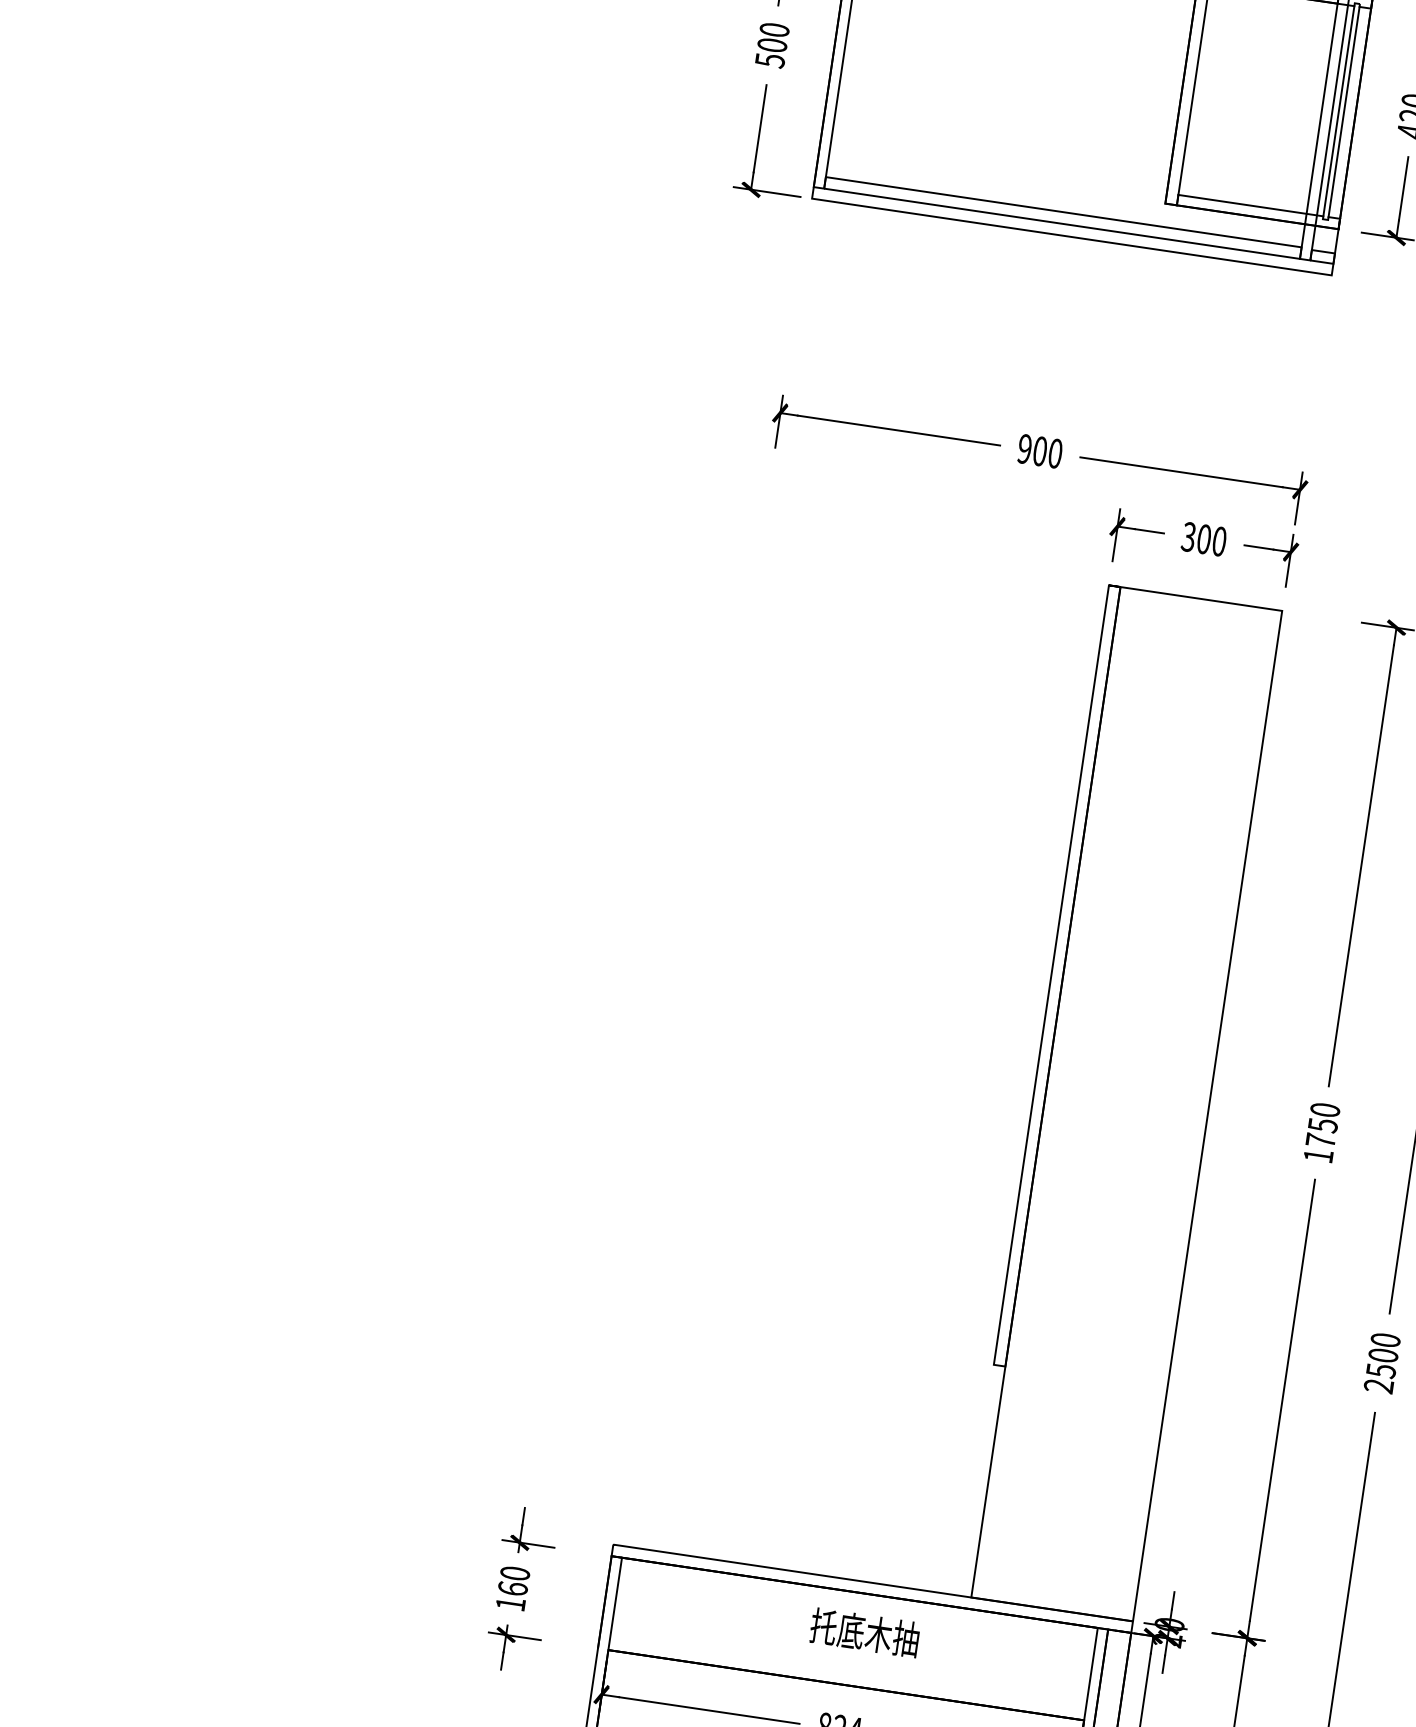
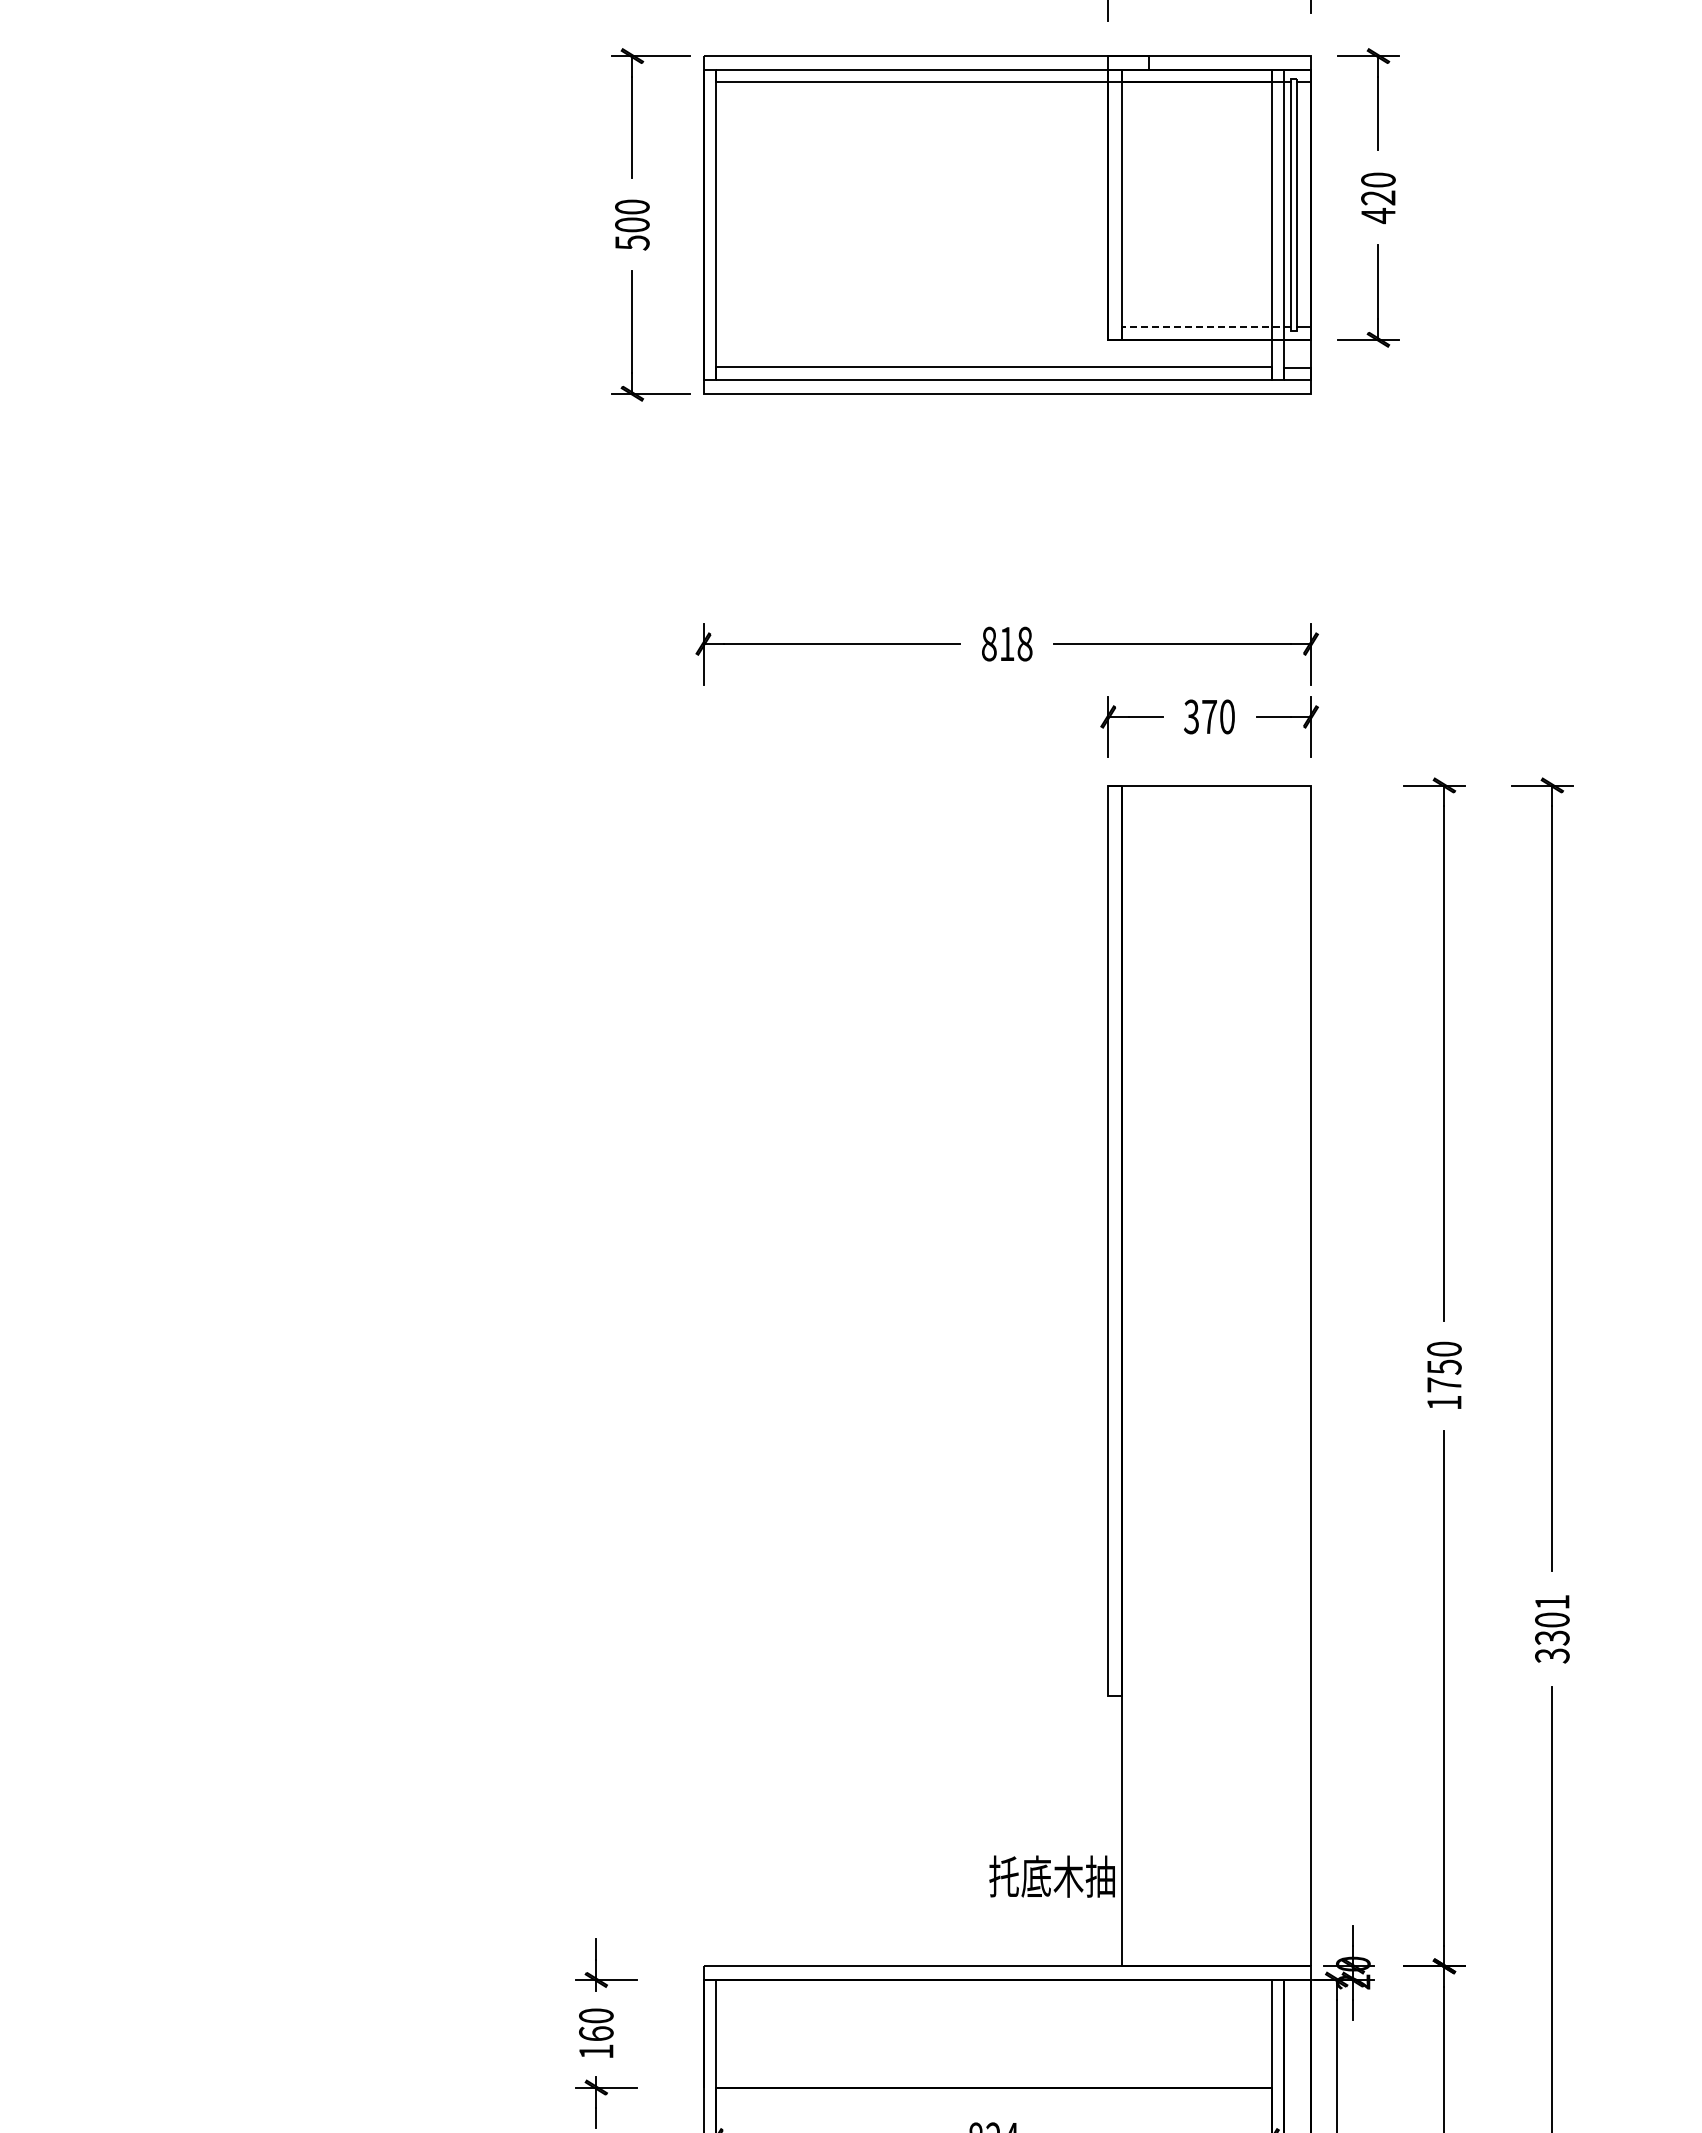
line: (1250, 205) -> (1206, 327), solid -> dashed
text: (1039, 450) -> (1006, 643), 900 -> 818
text: (1204, 538) -> (1209, 716), 300 -> 370
text: (1382, 1362) -> (1552, 1628), 2500 -> 3301
text: (864, 1632) -> (1051, 1876), moved

